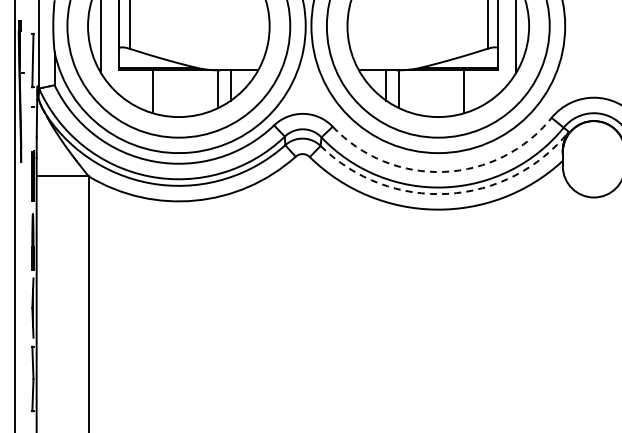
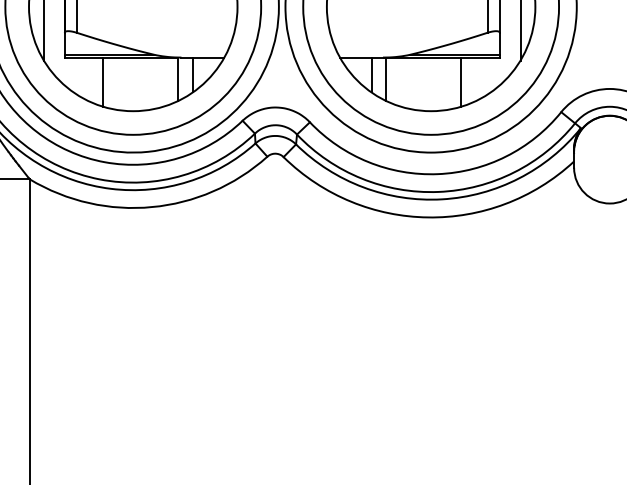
arc: (444, 171) -> (438, 173), dashed -> solid
arc: (447, 193) -> (441, 198), dashed -> solid

